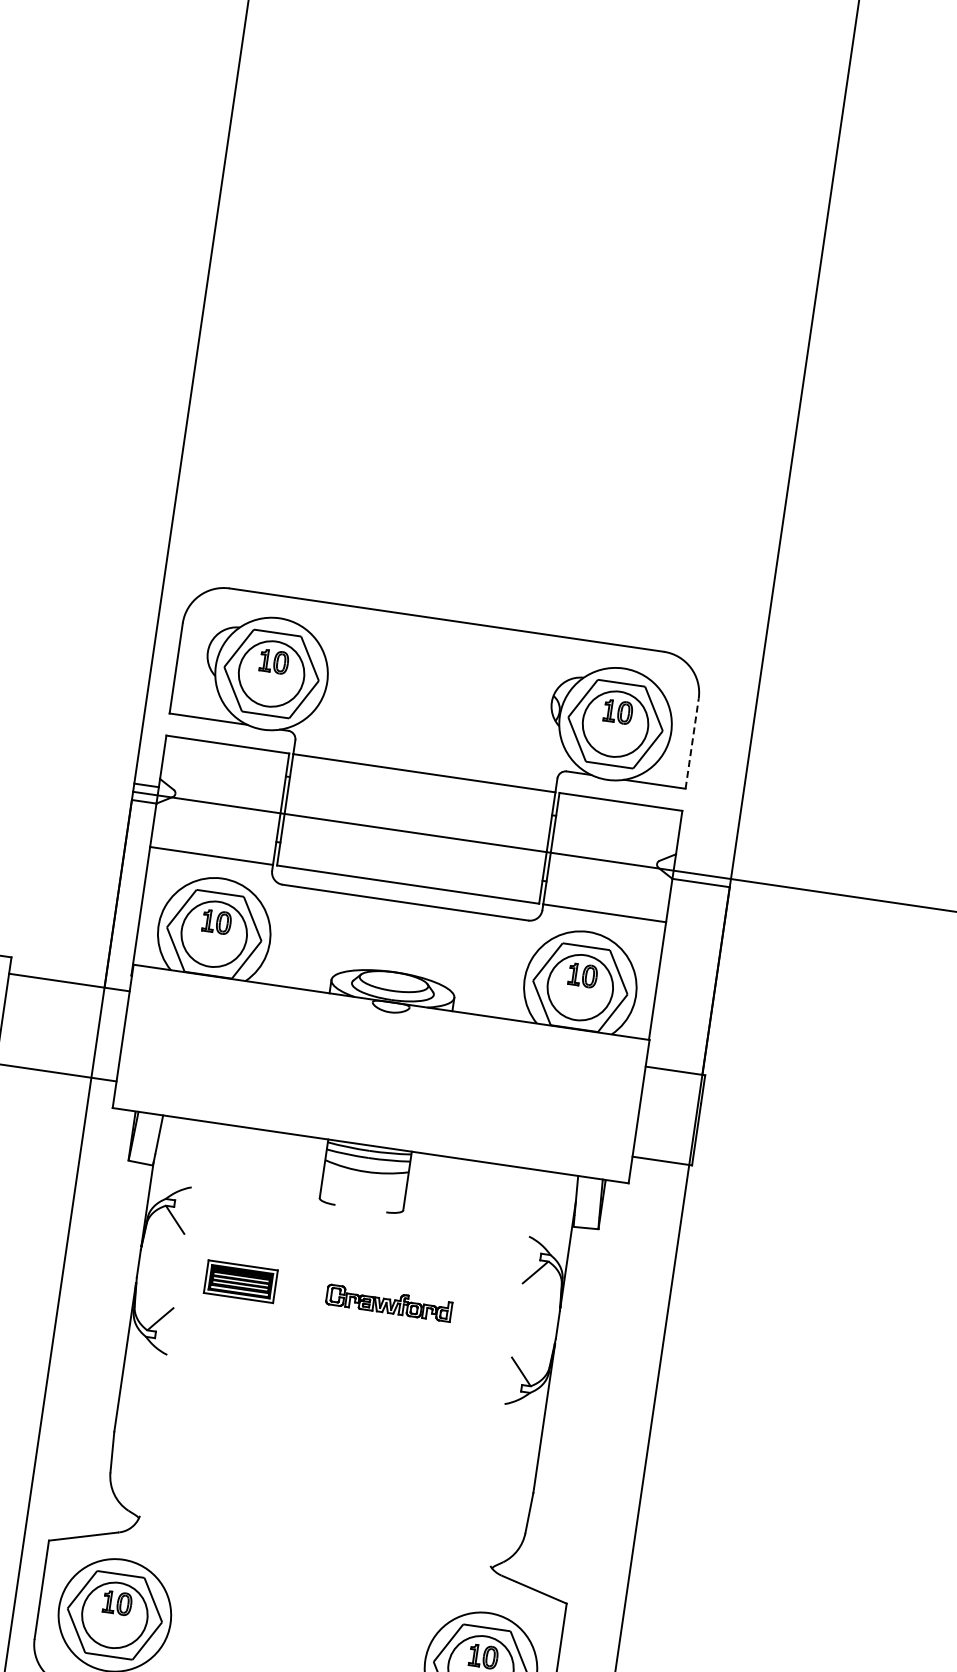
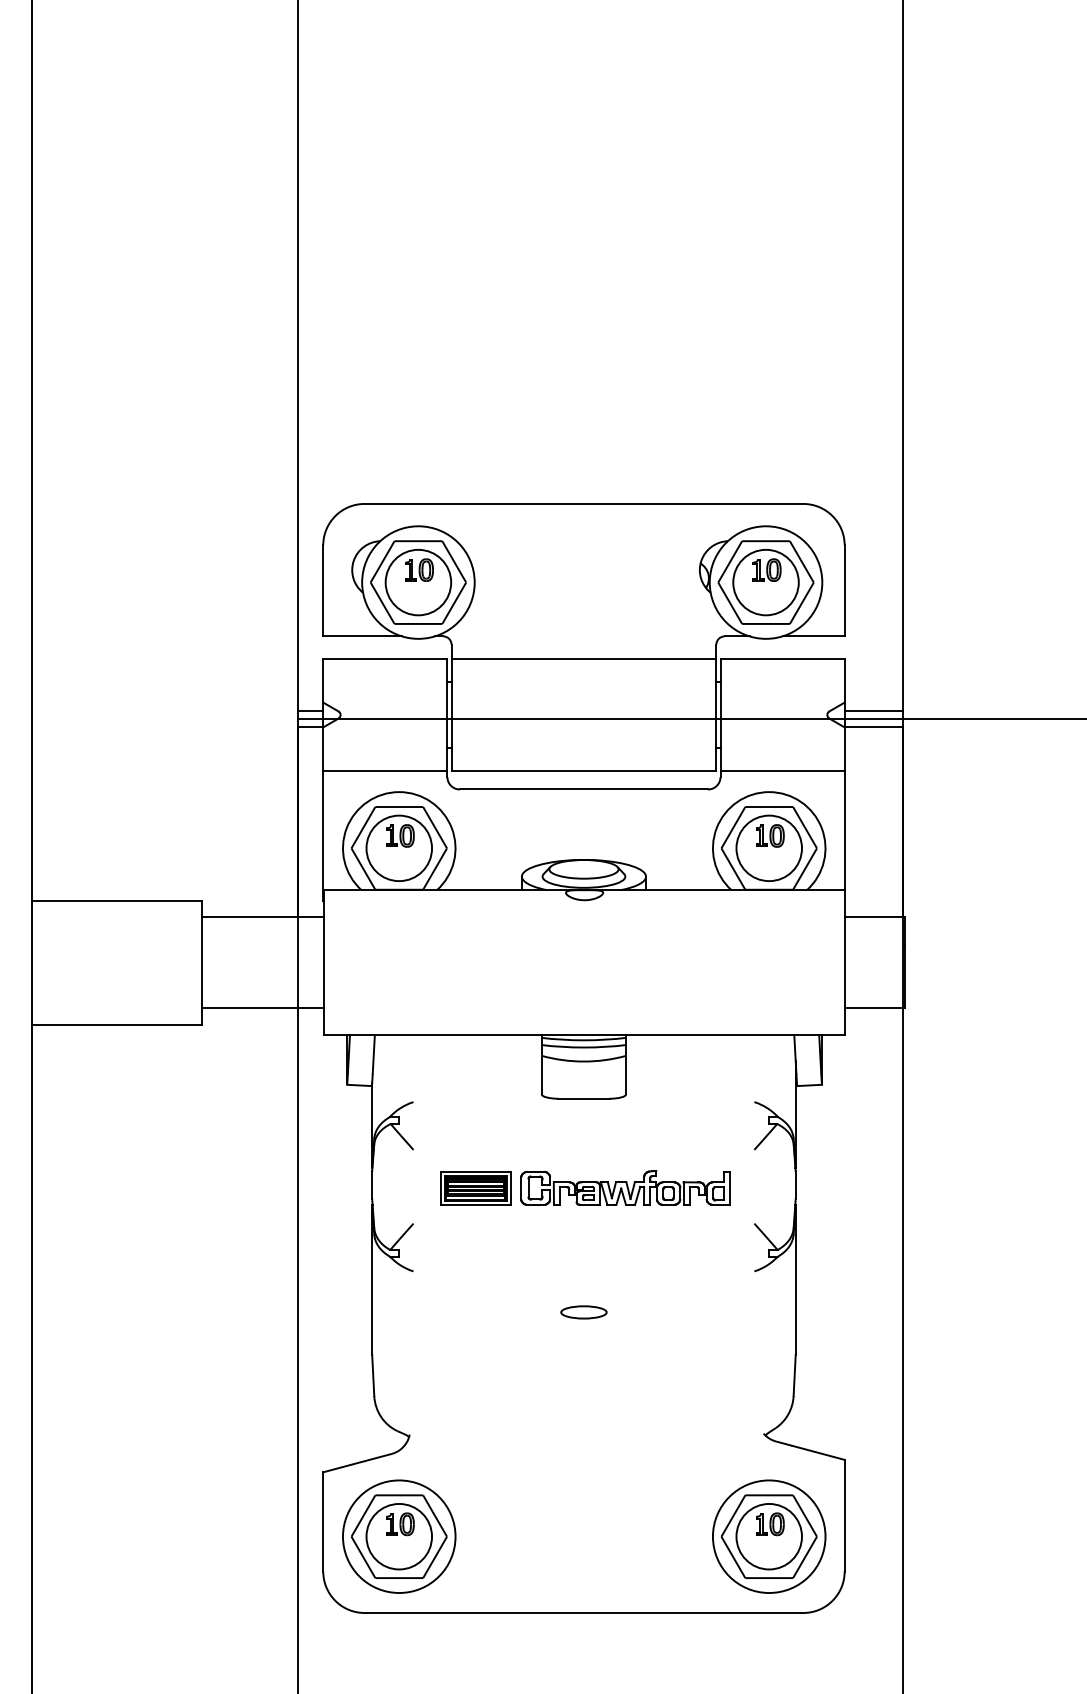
line: (692, 743) -> (844, 590), dashed -> solid
line: (703, 866) -> (873, 710), added
line: (360, 1208) -> (583, 1098), added
part: (389, 1302) -> (625, 1187), size x1.67
part: (329, 1420) -> (583, 1312), added

